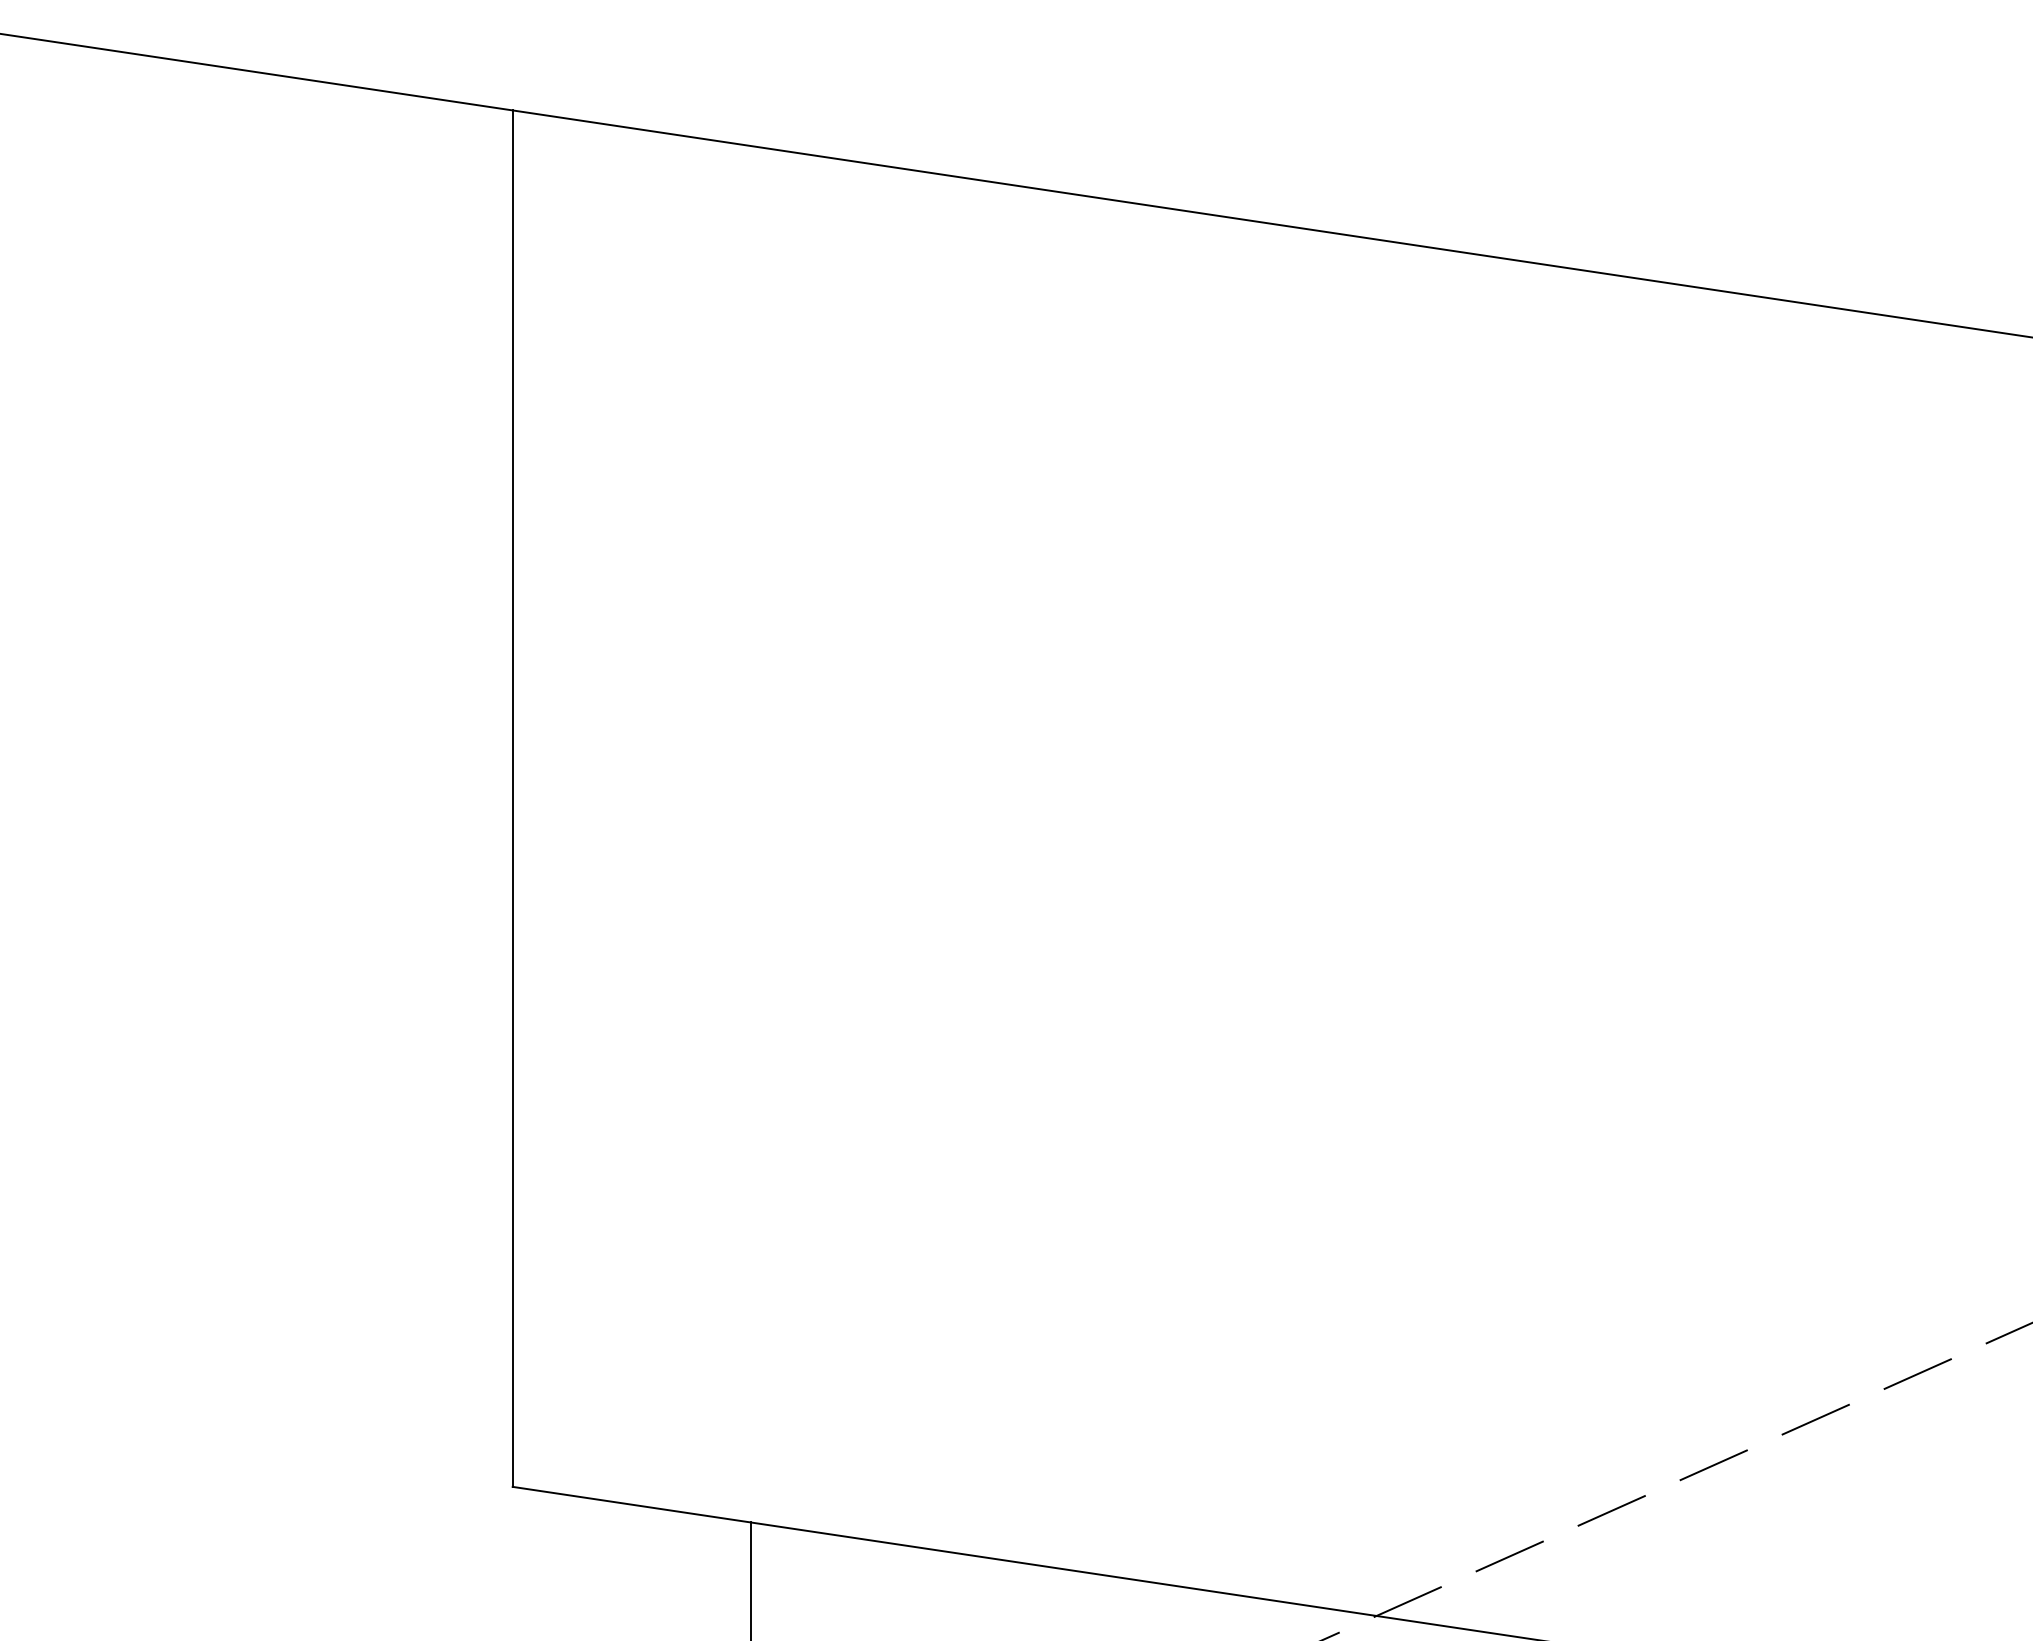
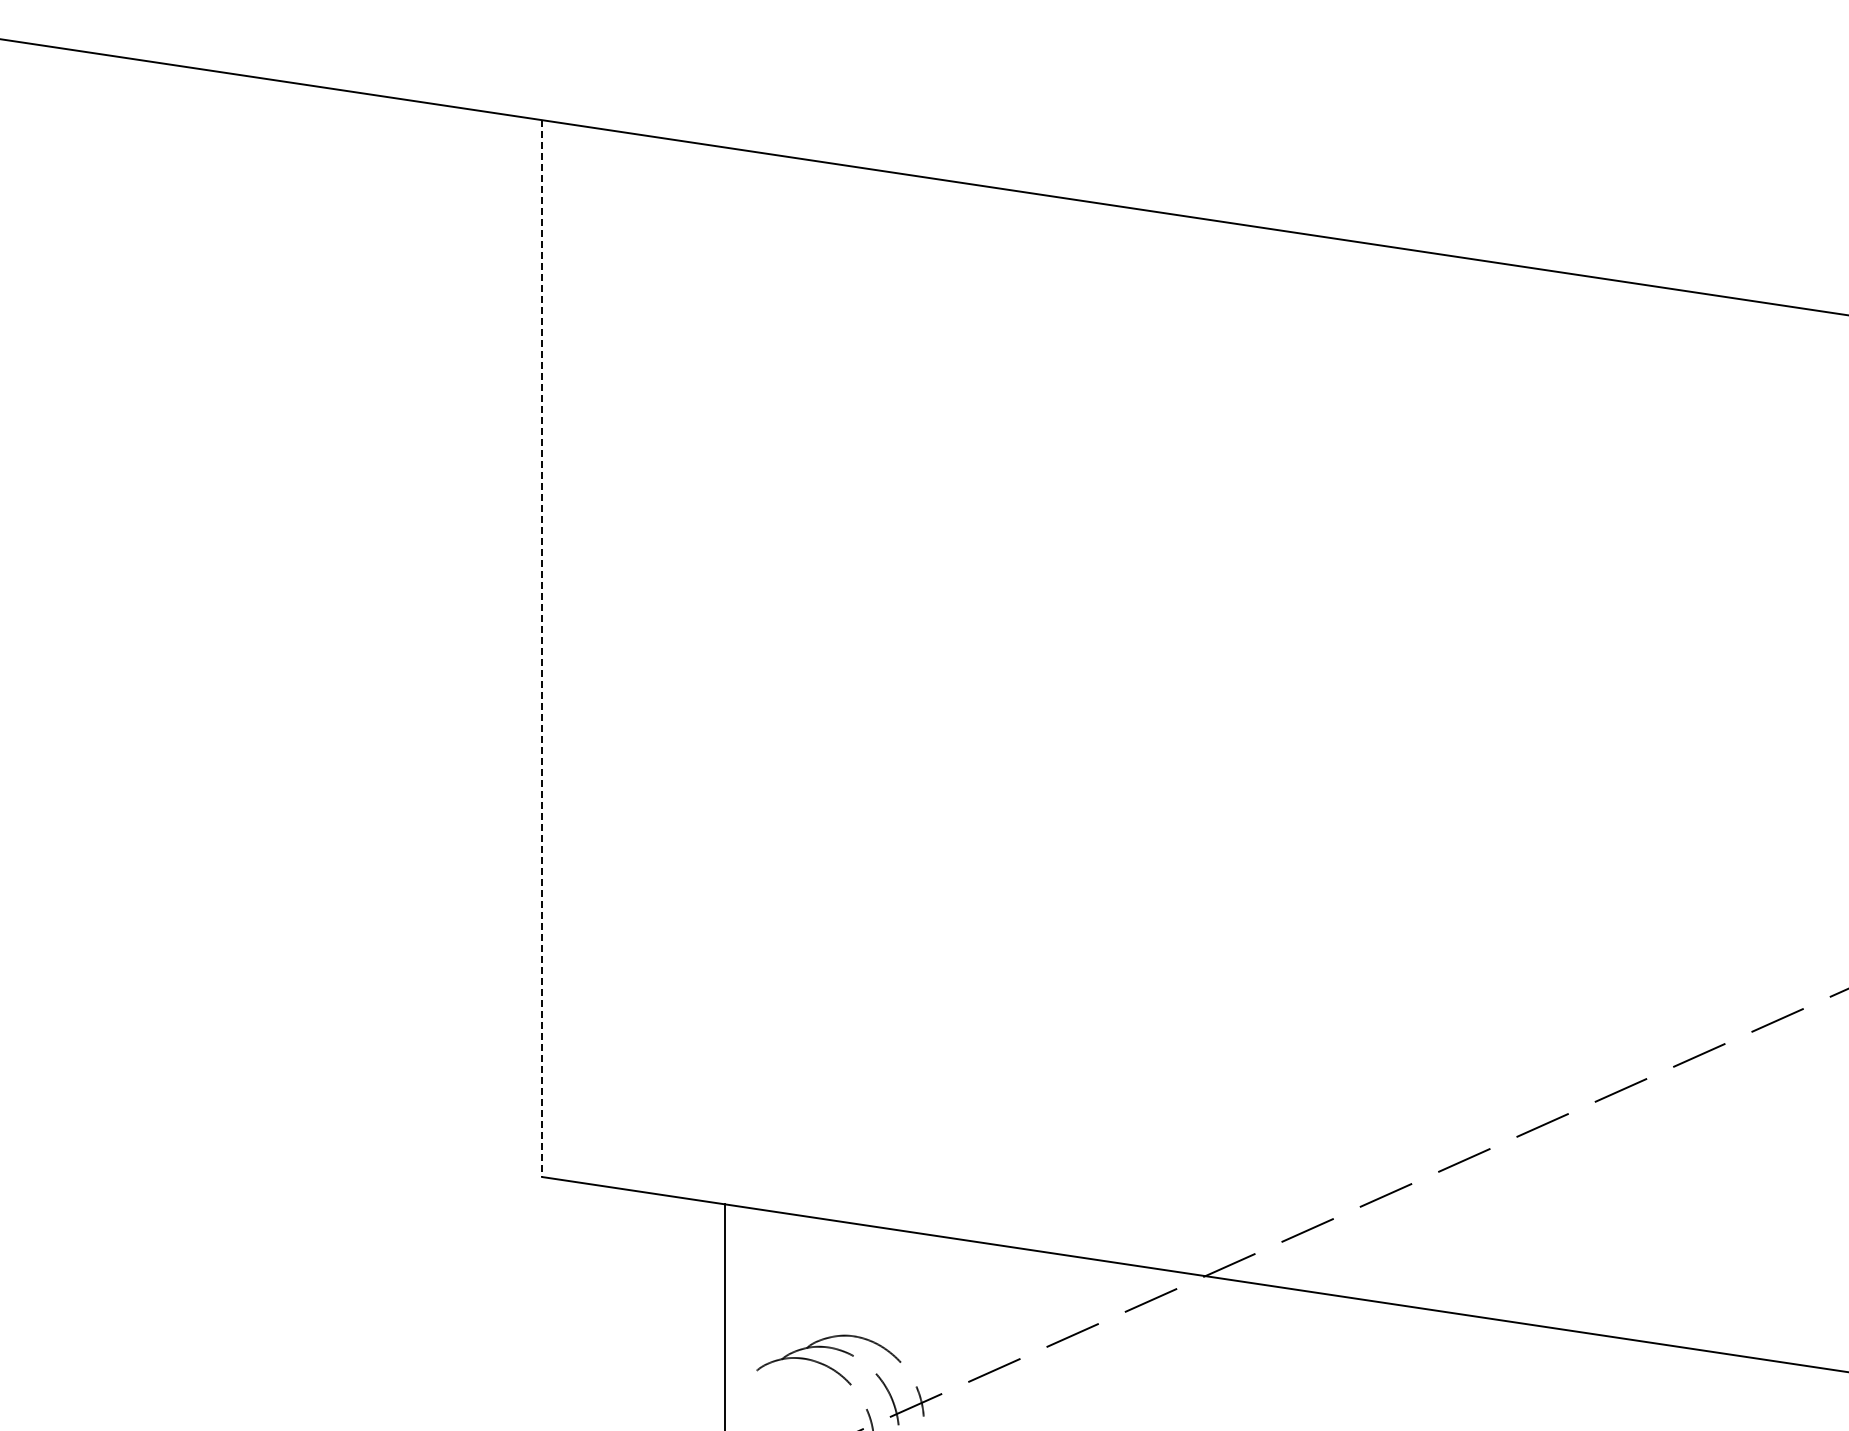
line: (513, 799) -> (542, 649), solid -> dashed

